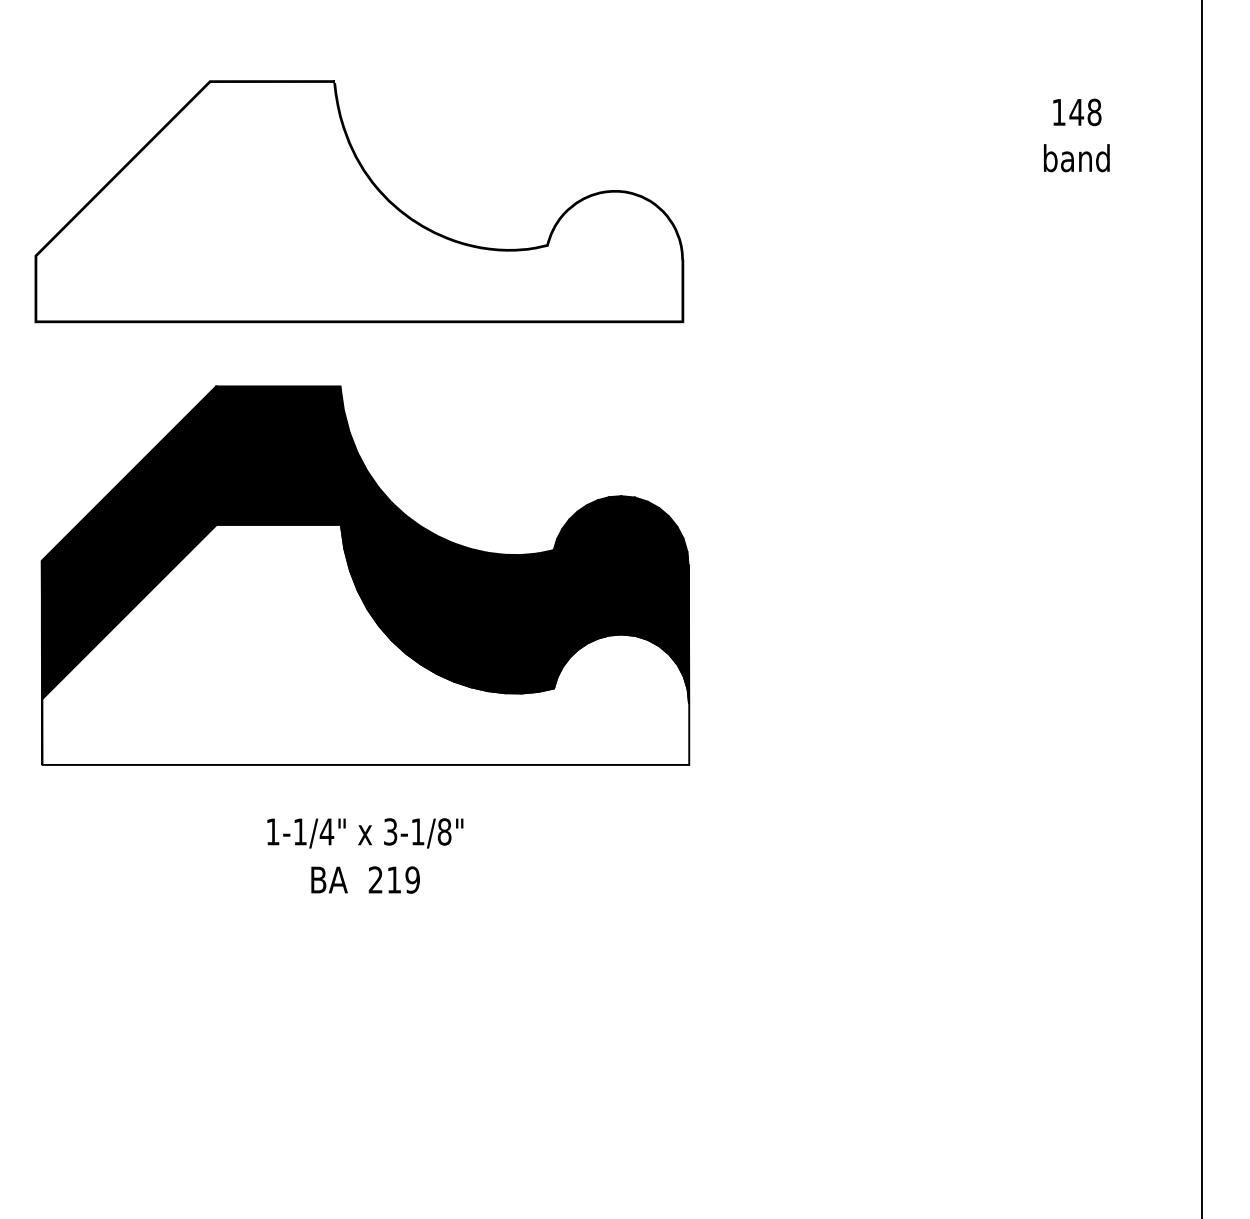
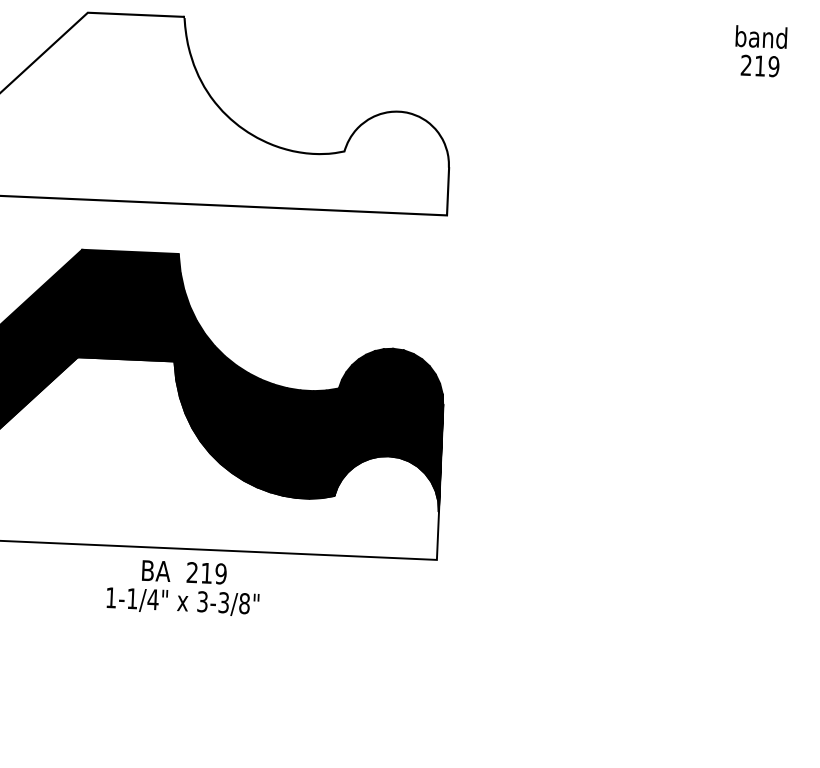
text: (1076, 112) -> (759, 66), 148 -> 219
text: (1076, 158) -> (761, 37), moved
text: (417, 831) -> (223, 602), 3-1/8" -> 3-3/8"
text: (365, 879) -> (184, 571), moved

